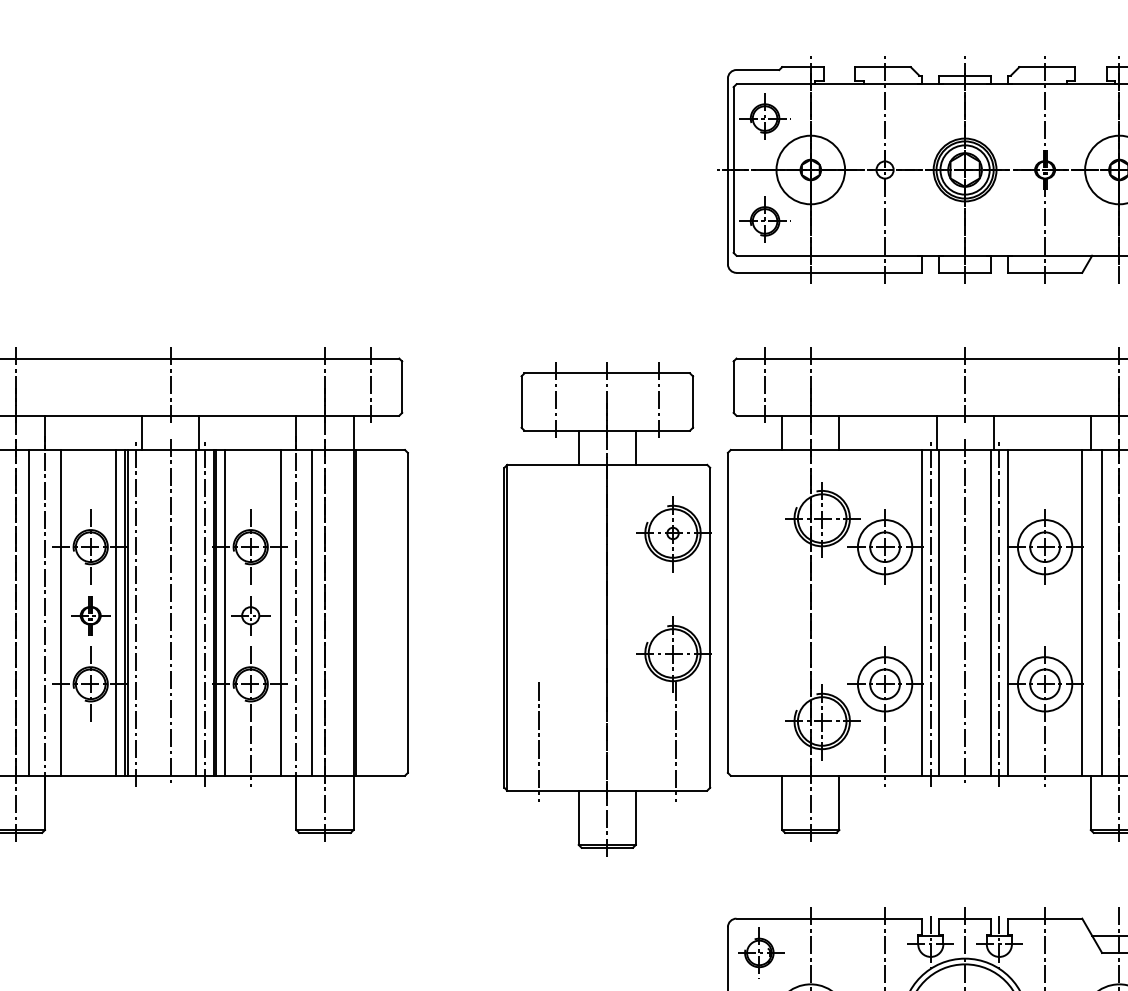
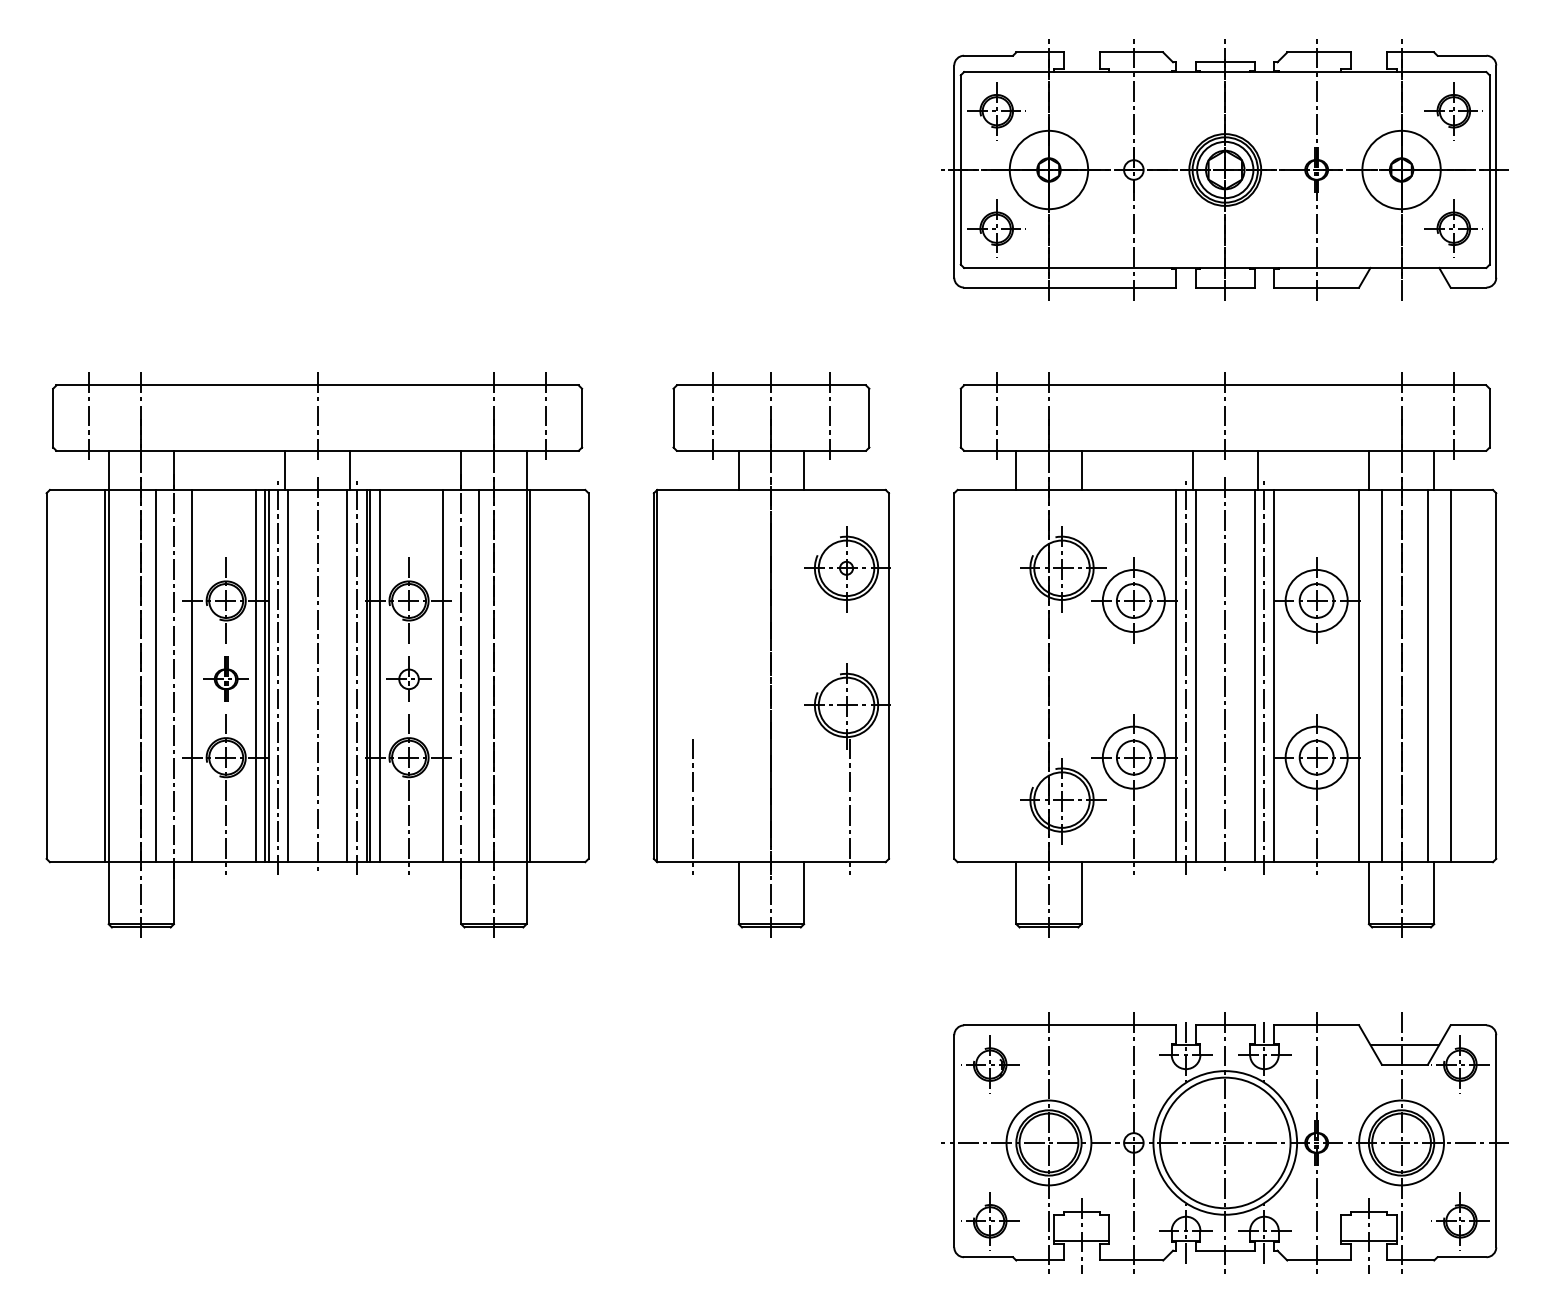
part: (607, 608) -> (771, 654), moved
line: (145, 612) -> (288, 675), added
line: (90, 755) -> (226, 839), added

